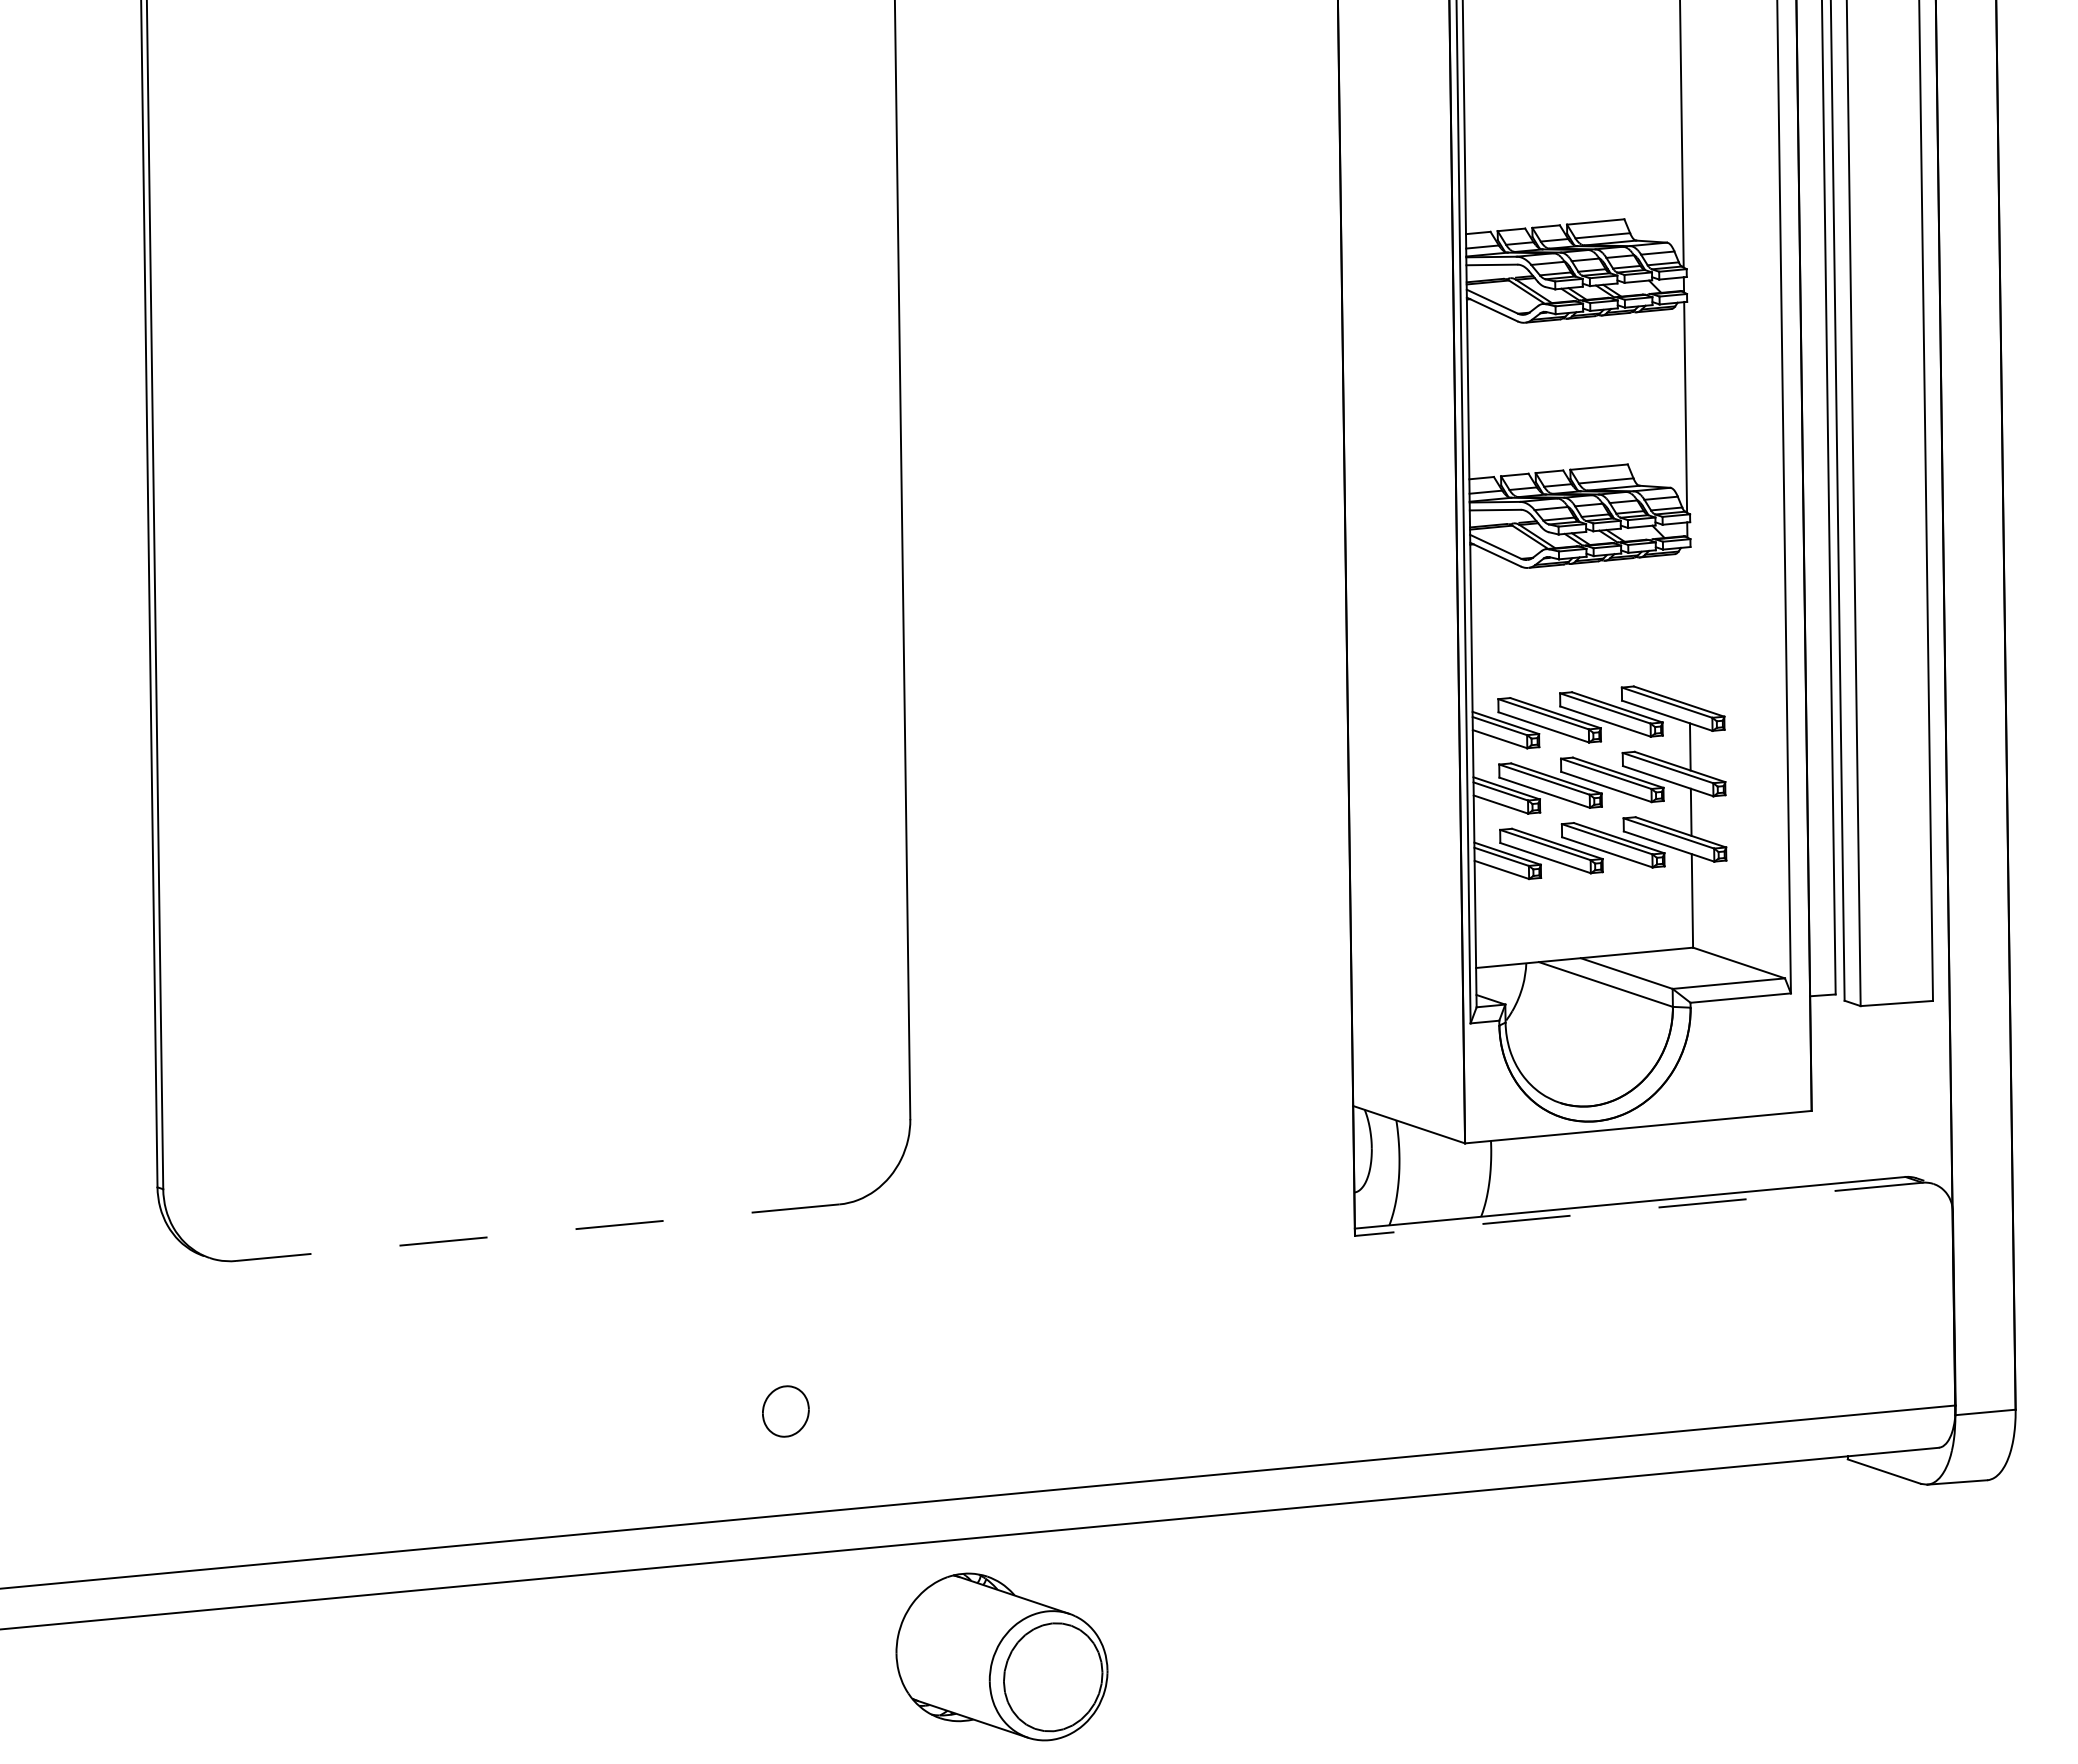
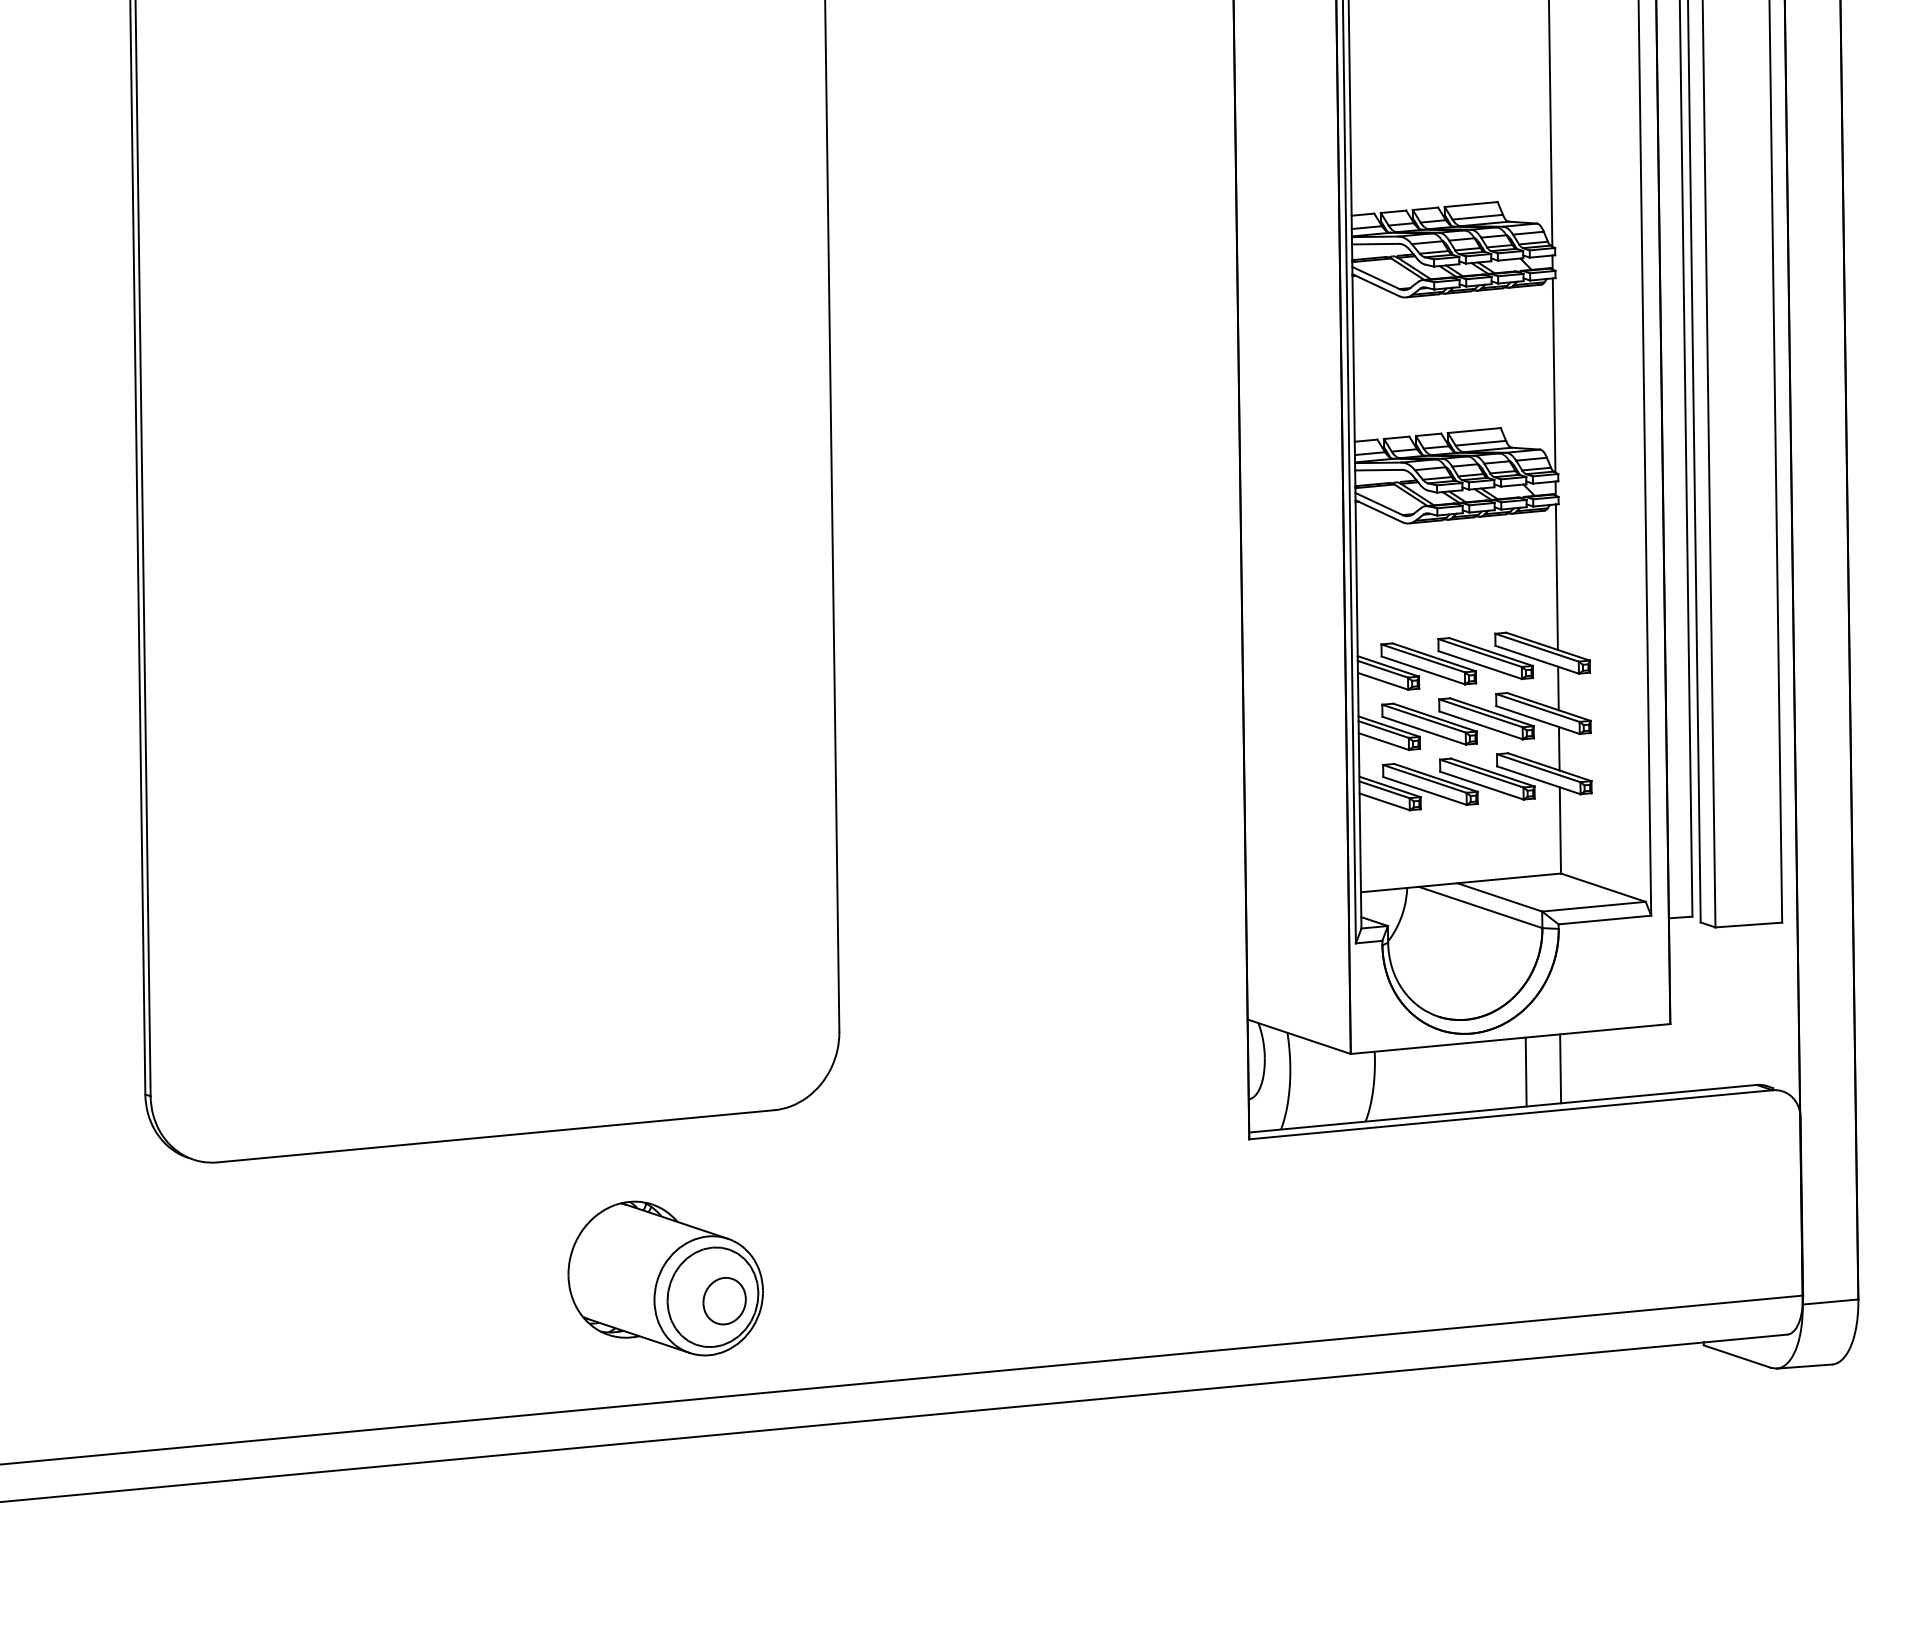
line: (1688, 626) -> (1556, 577), added
line: (1692, 1159) -> (1560, 1068), added
line: (1654, 1162) -> (1525, 1071), added
line: (1638, 1209) -> (1510, 1114), dashed -> solid
line: (537, 1232) -> (495, 1136), dashed -> solid
part: (1001, 1656) -> (665, 1278), moved

